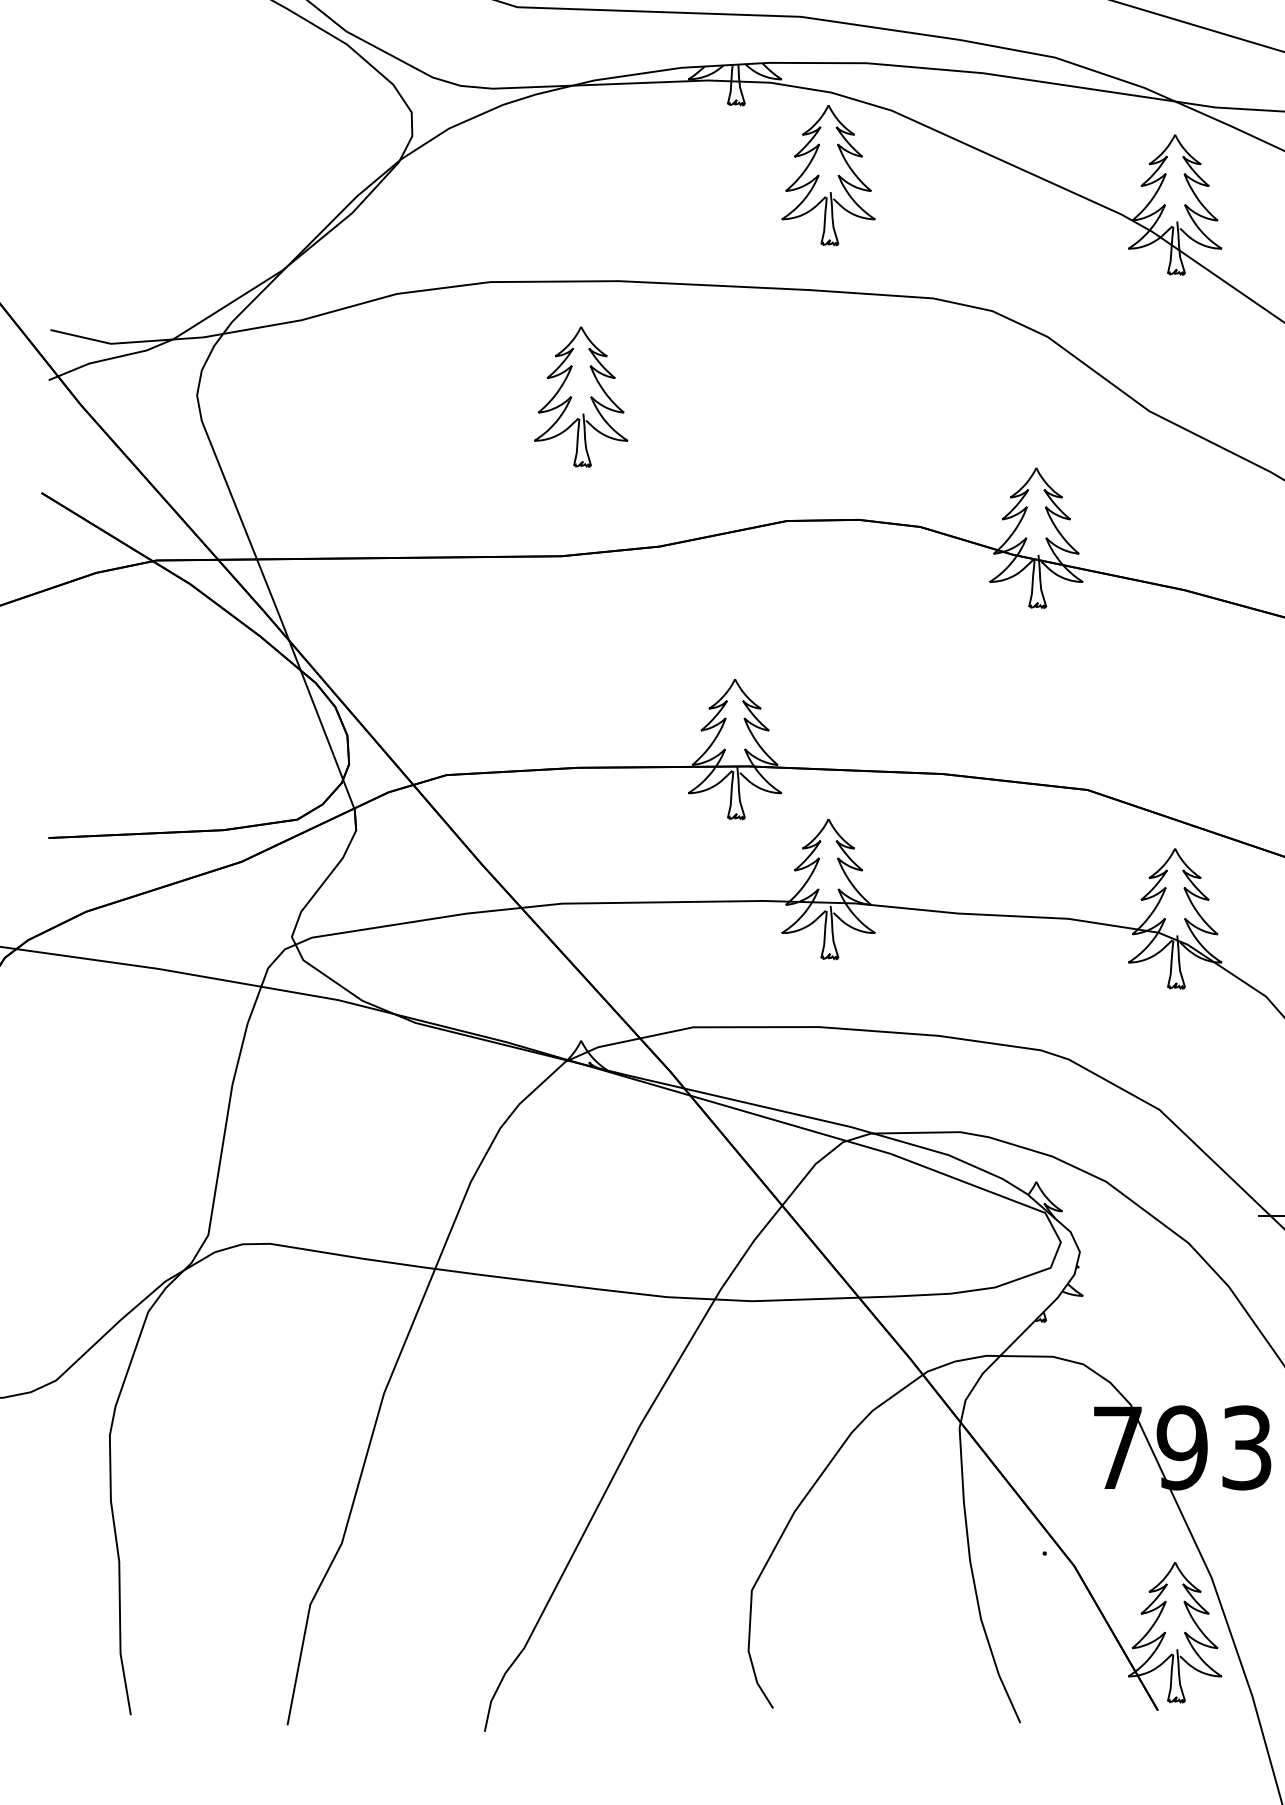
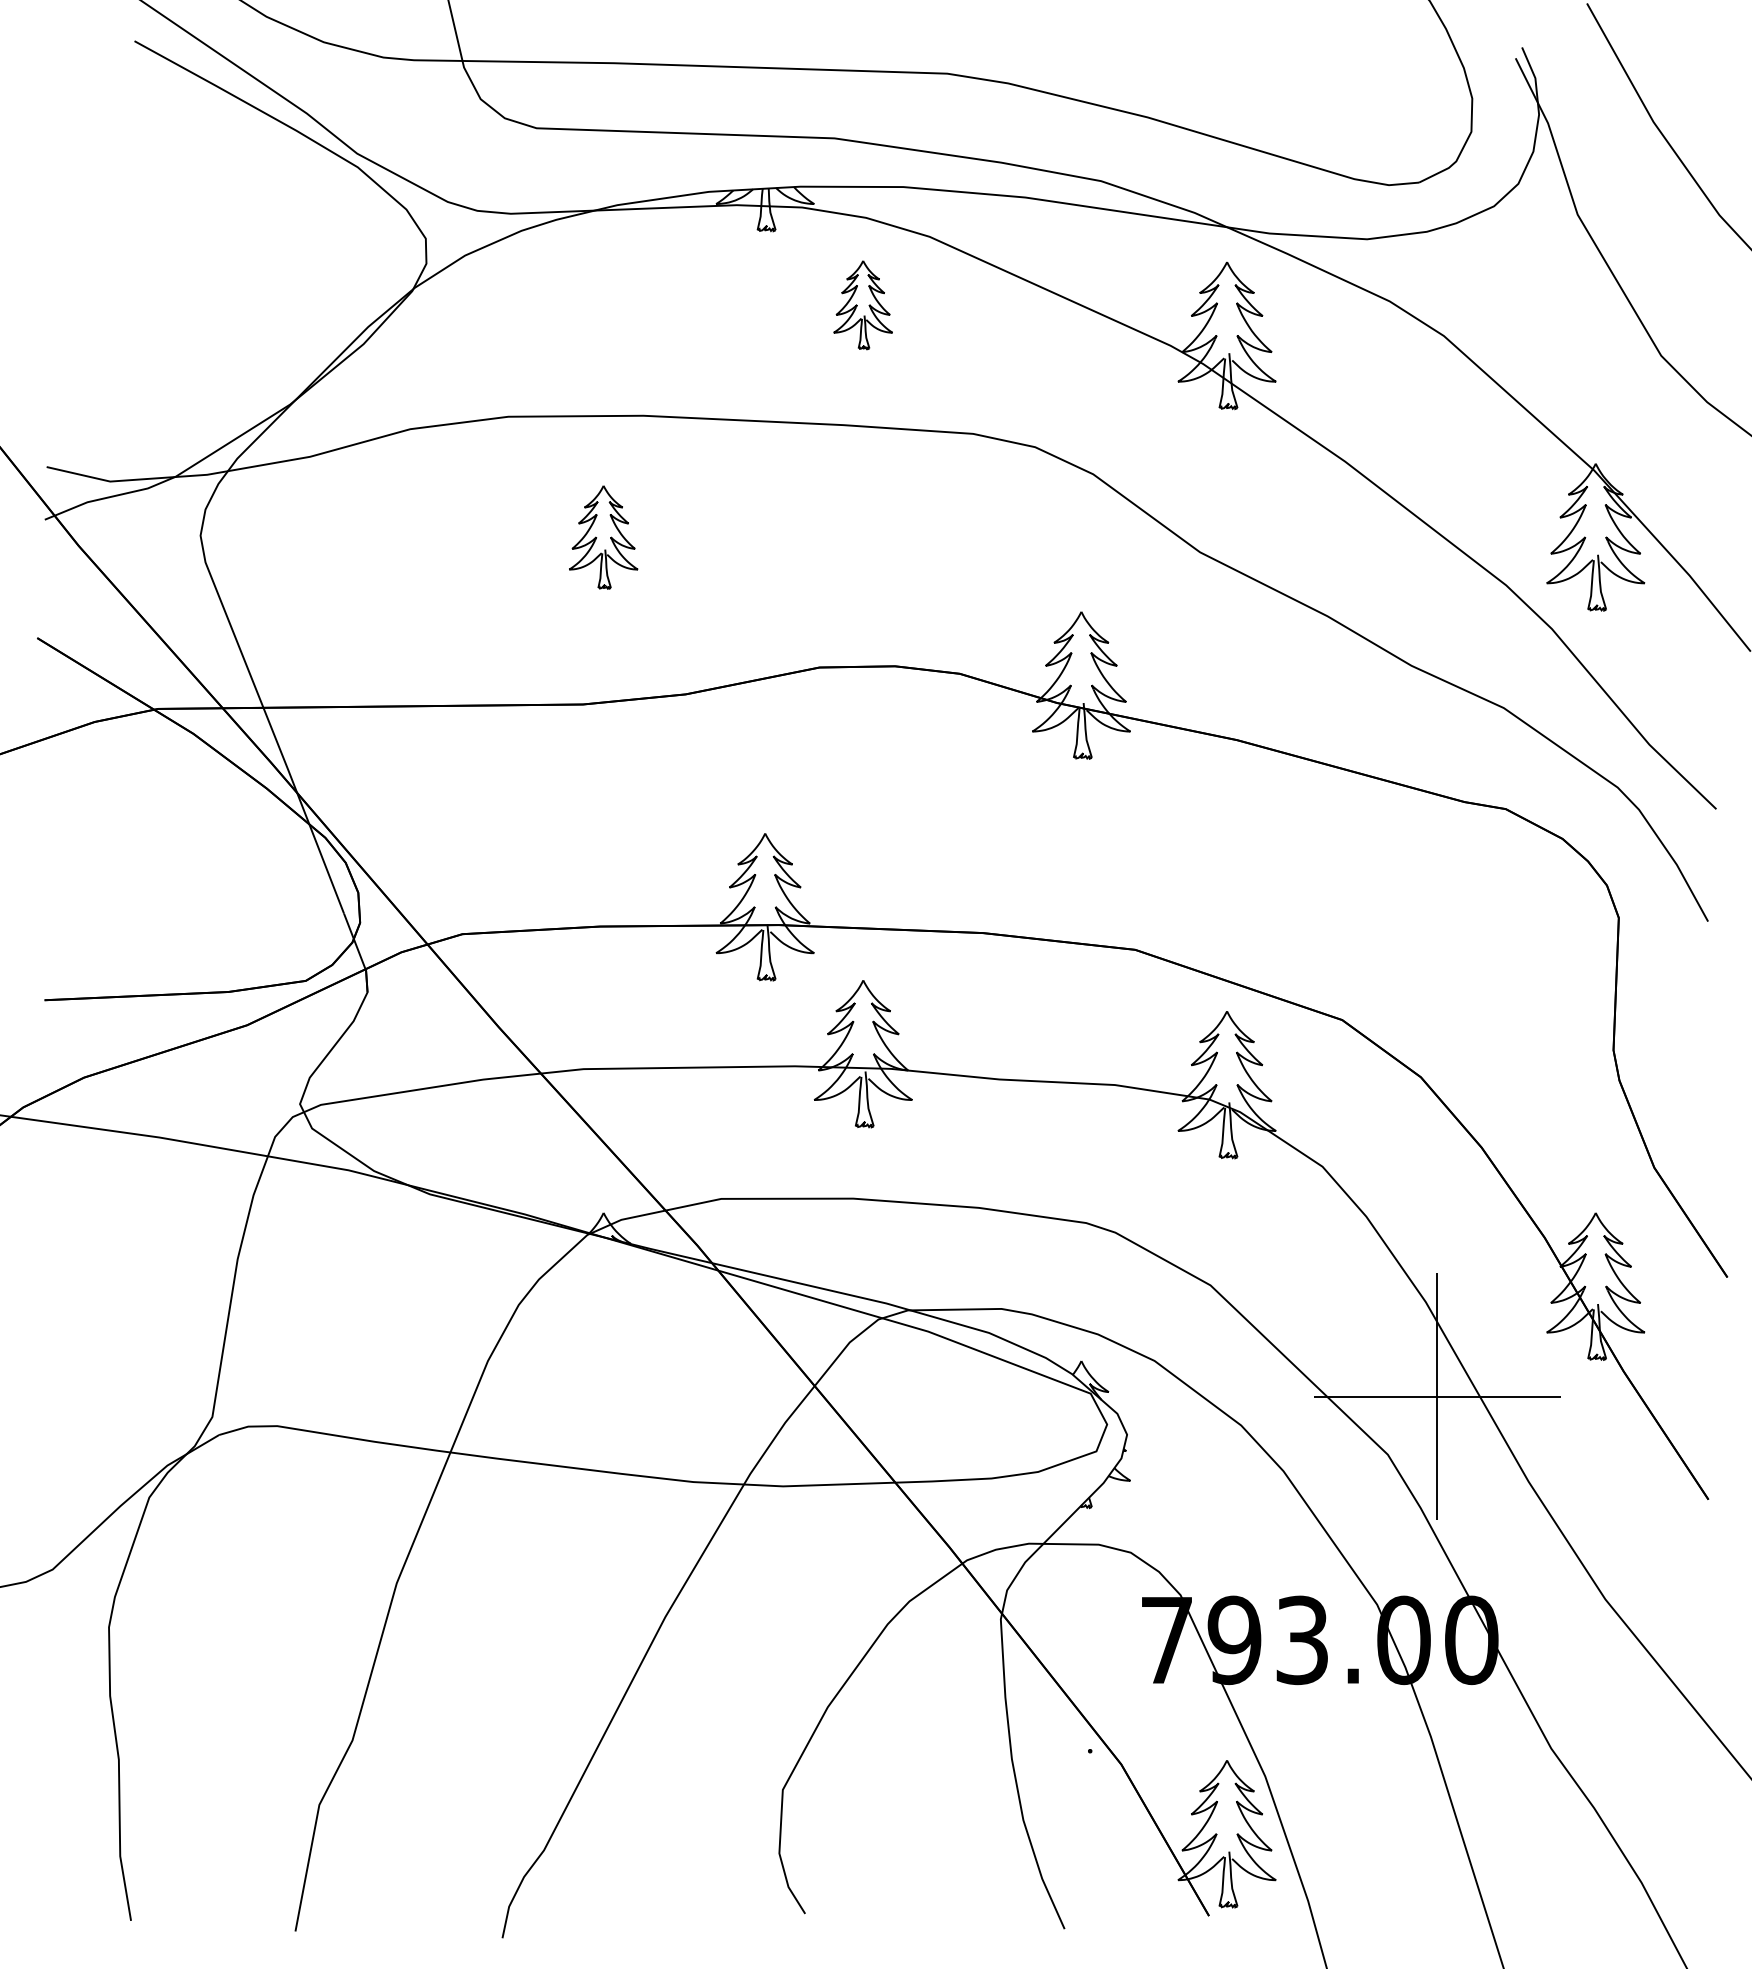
part: (827, 176) -> (862, 305), size x0.6
part: (581, 397) -> (603, 537), size x0.7

